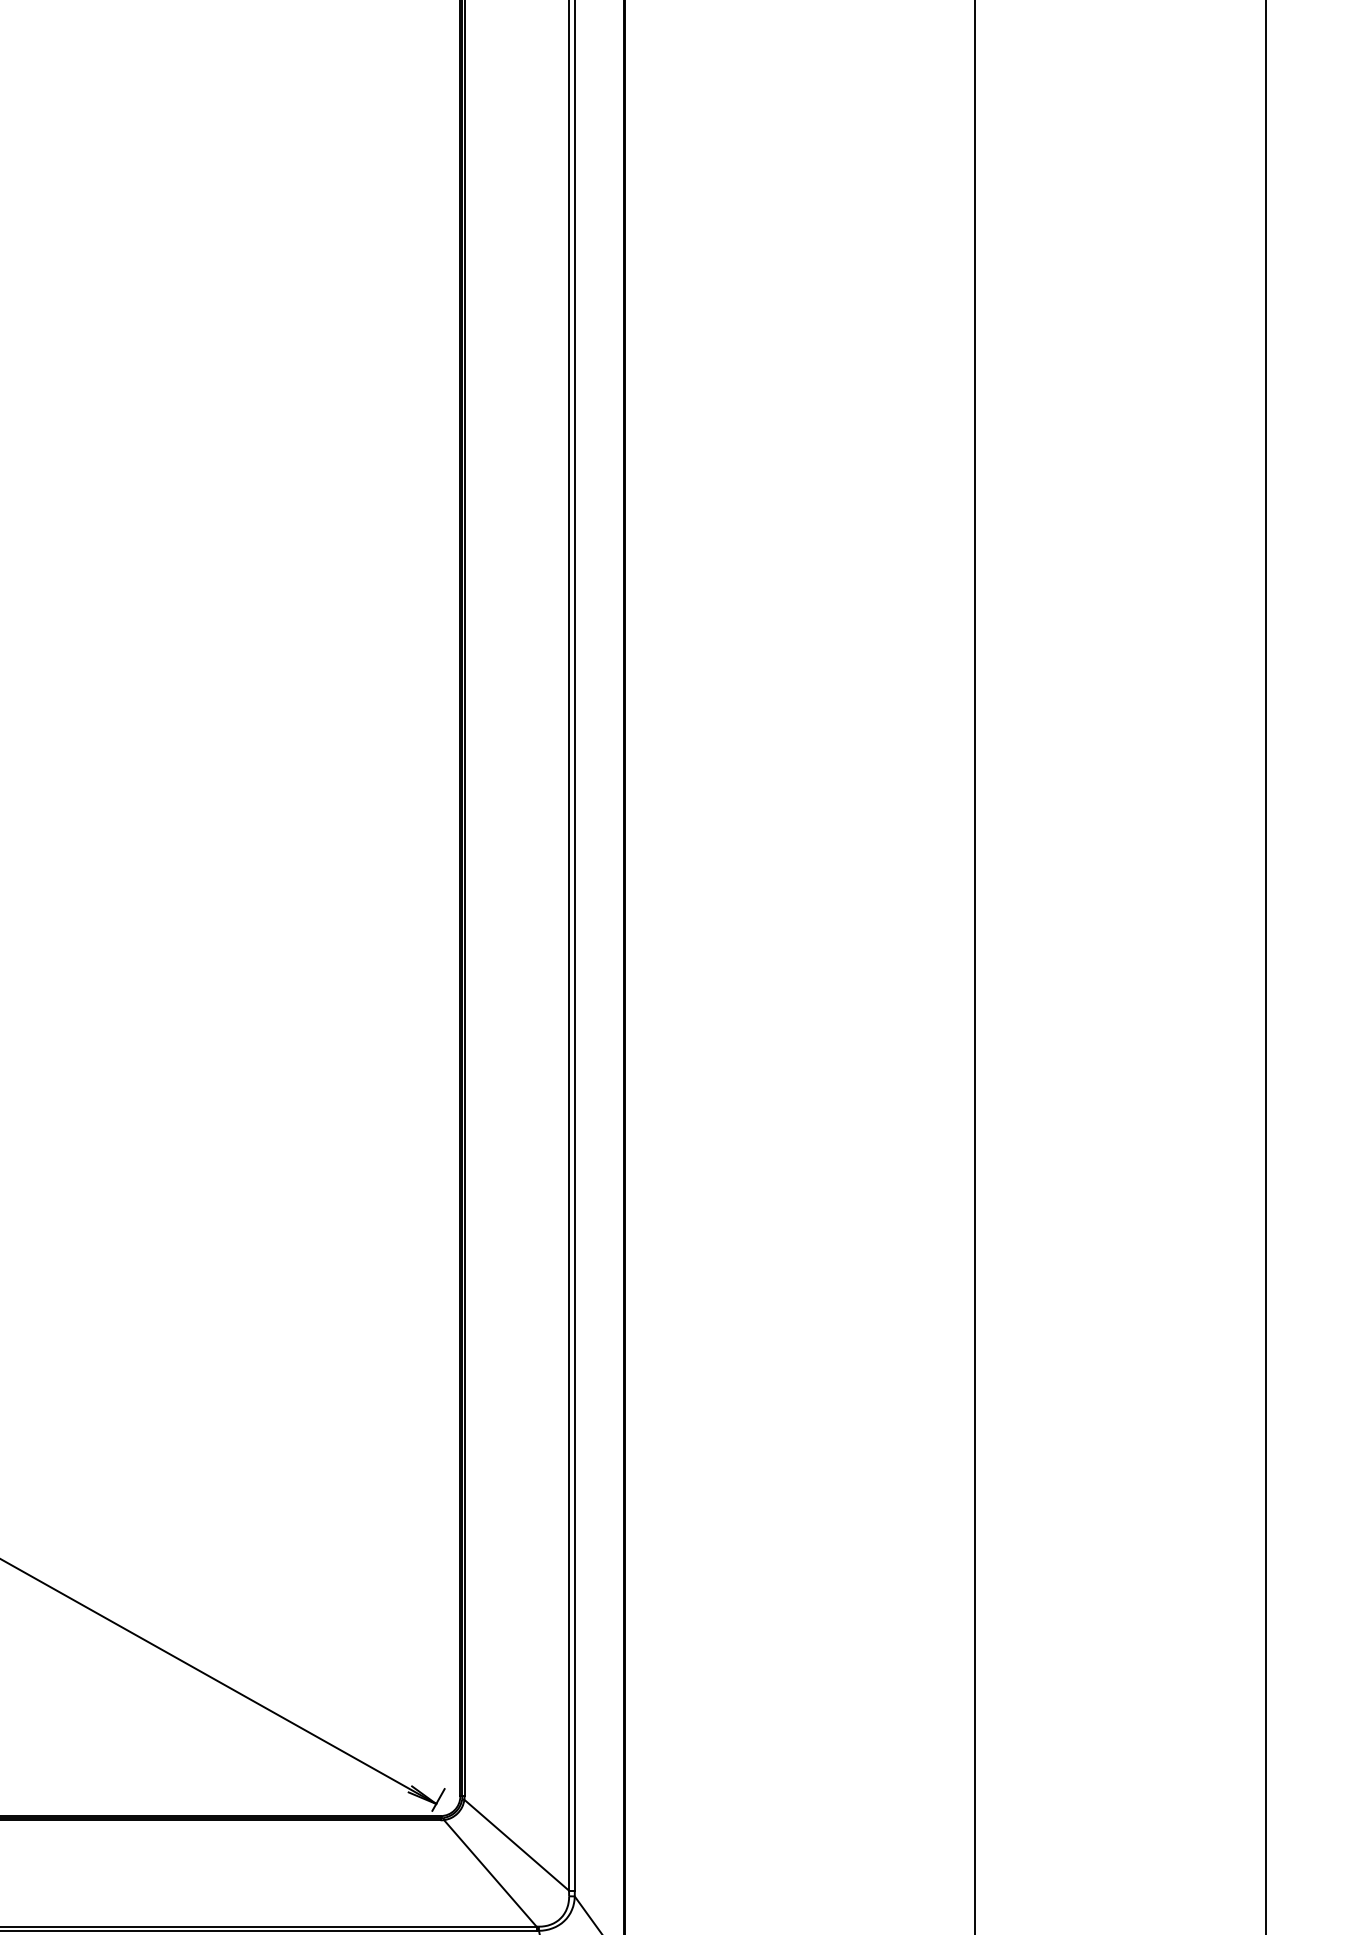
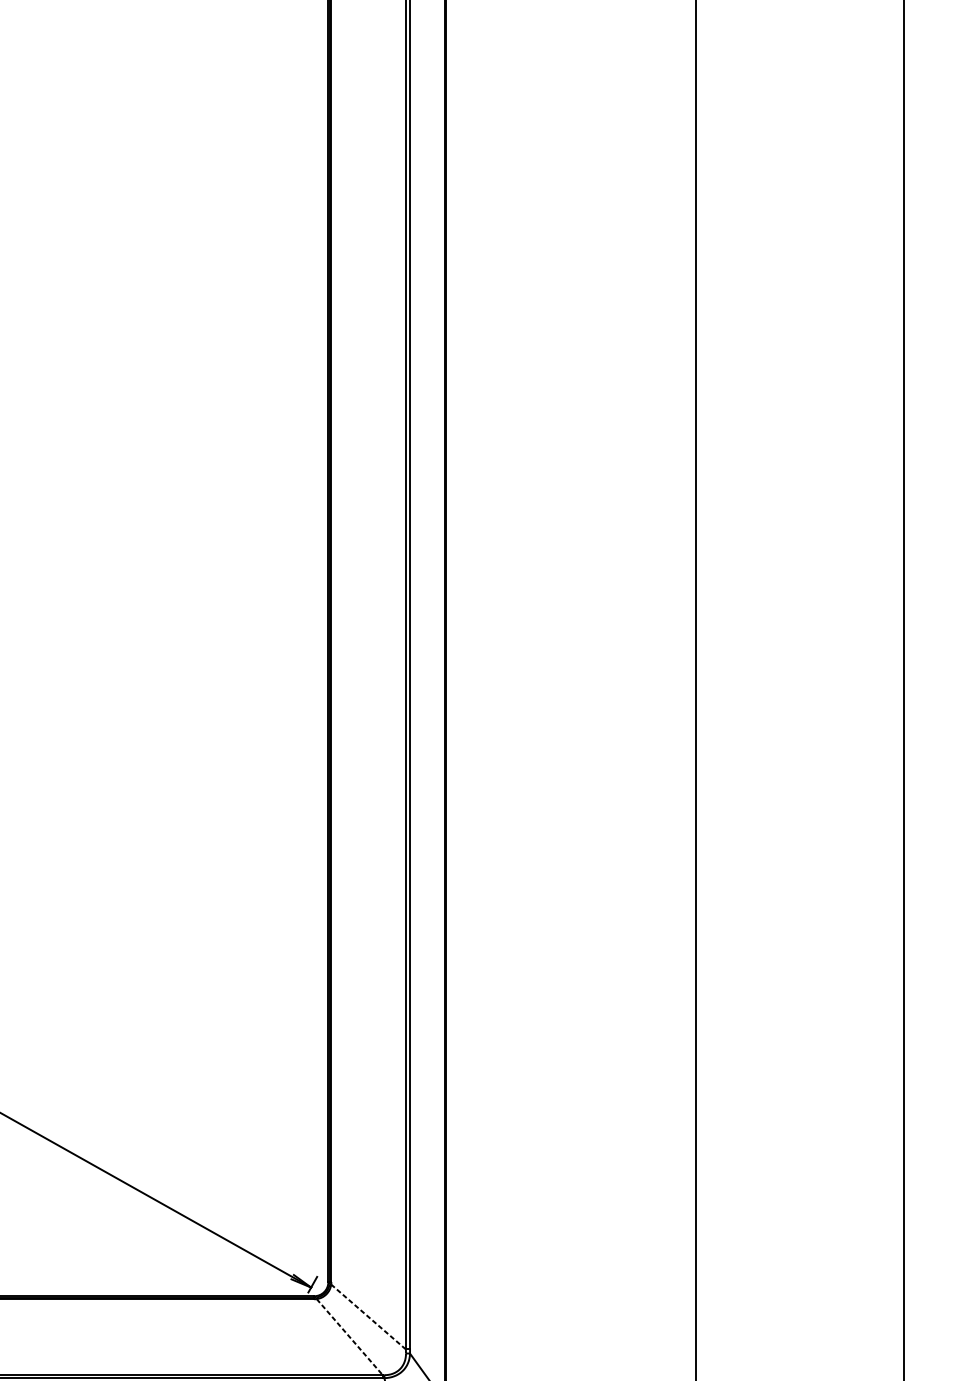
line: (516, 1844) -> (368, 1316), solid -> dashed
line: (490, 1873) -> (349, 1337), solid -> dashed

